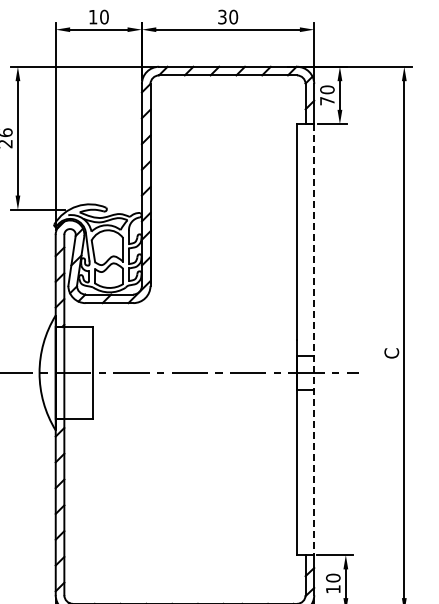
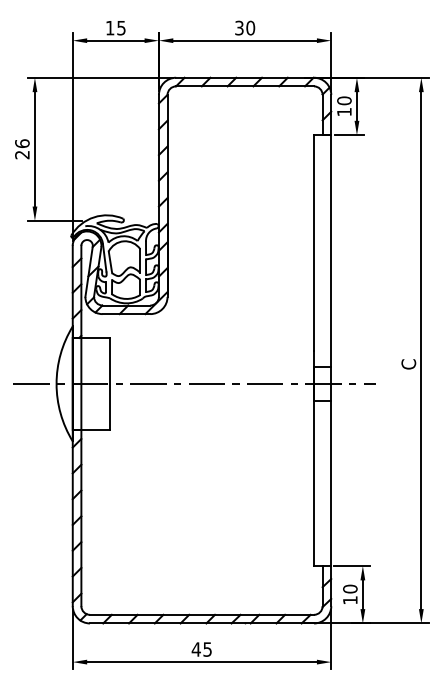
text: (104, 16) -> (121, 27), 10 -> 15
text: (327, 101) -> (344, 112), 70 -> 10
line: (314, 340) -> (331, 351), dashed -> solid

